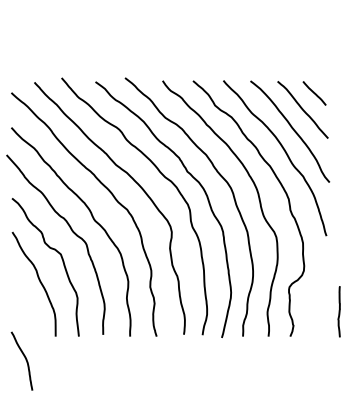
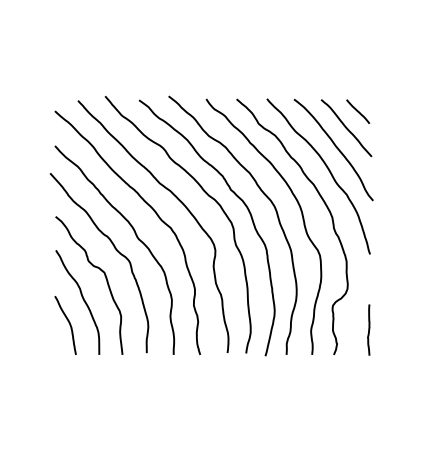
line: (338, 311) -> (368, 329), moved
curve: (24, 359) -> (68, 323), moved

